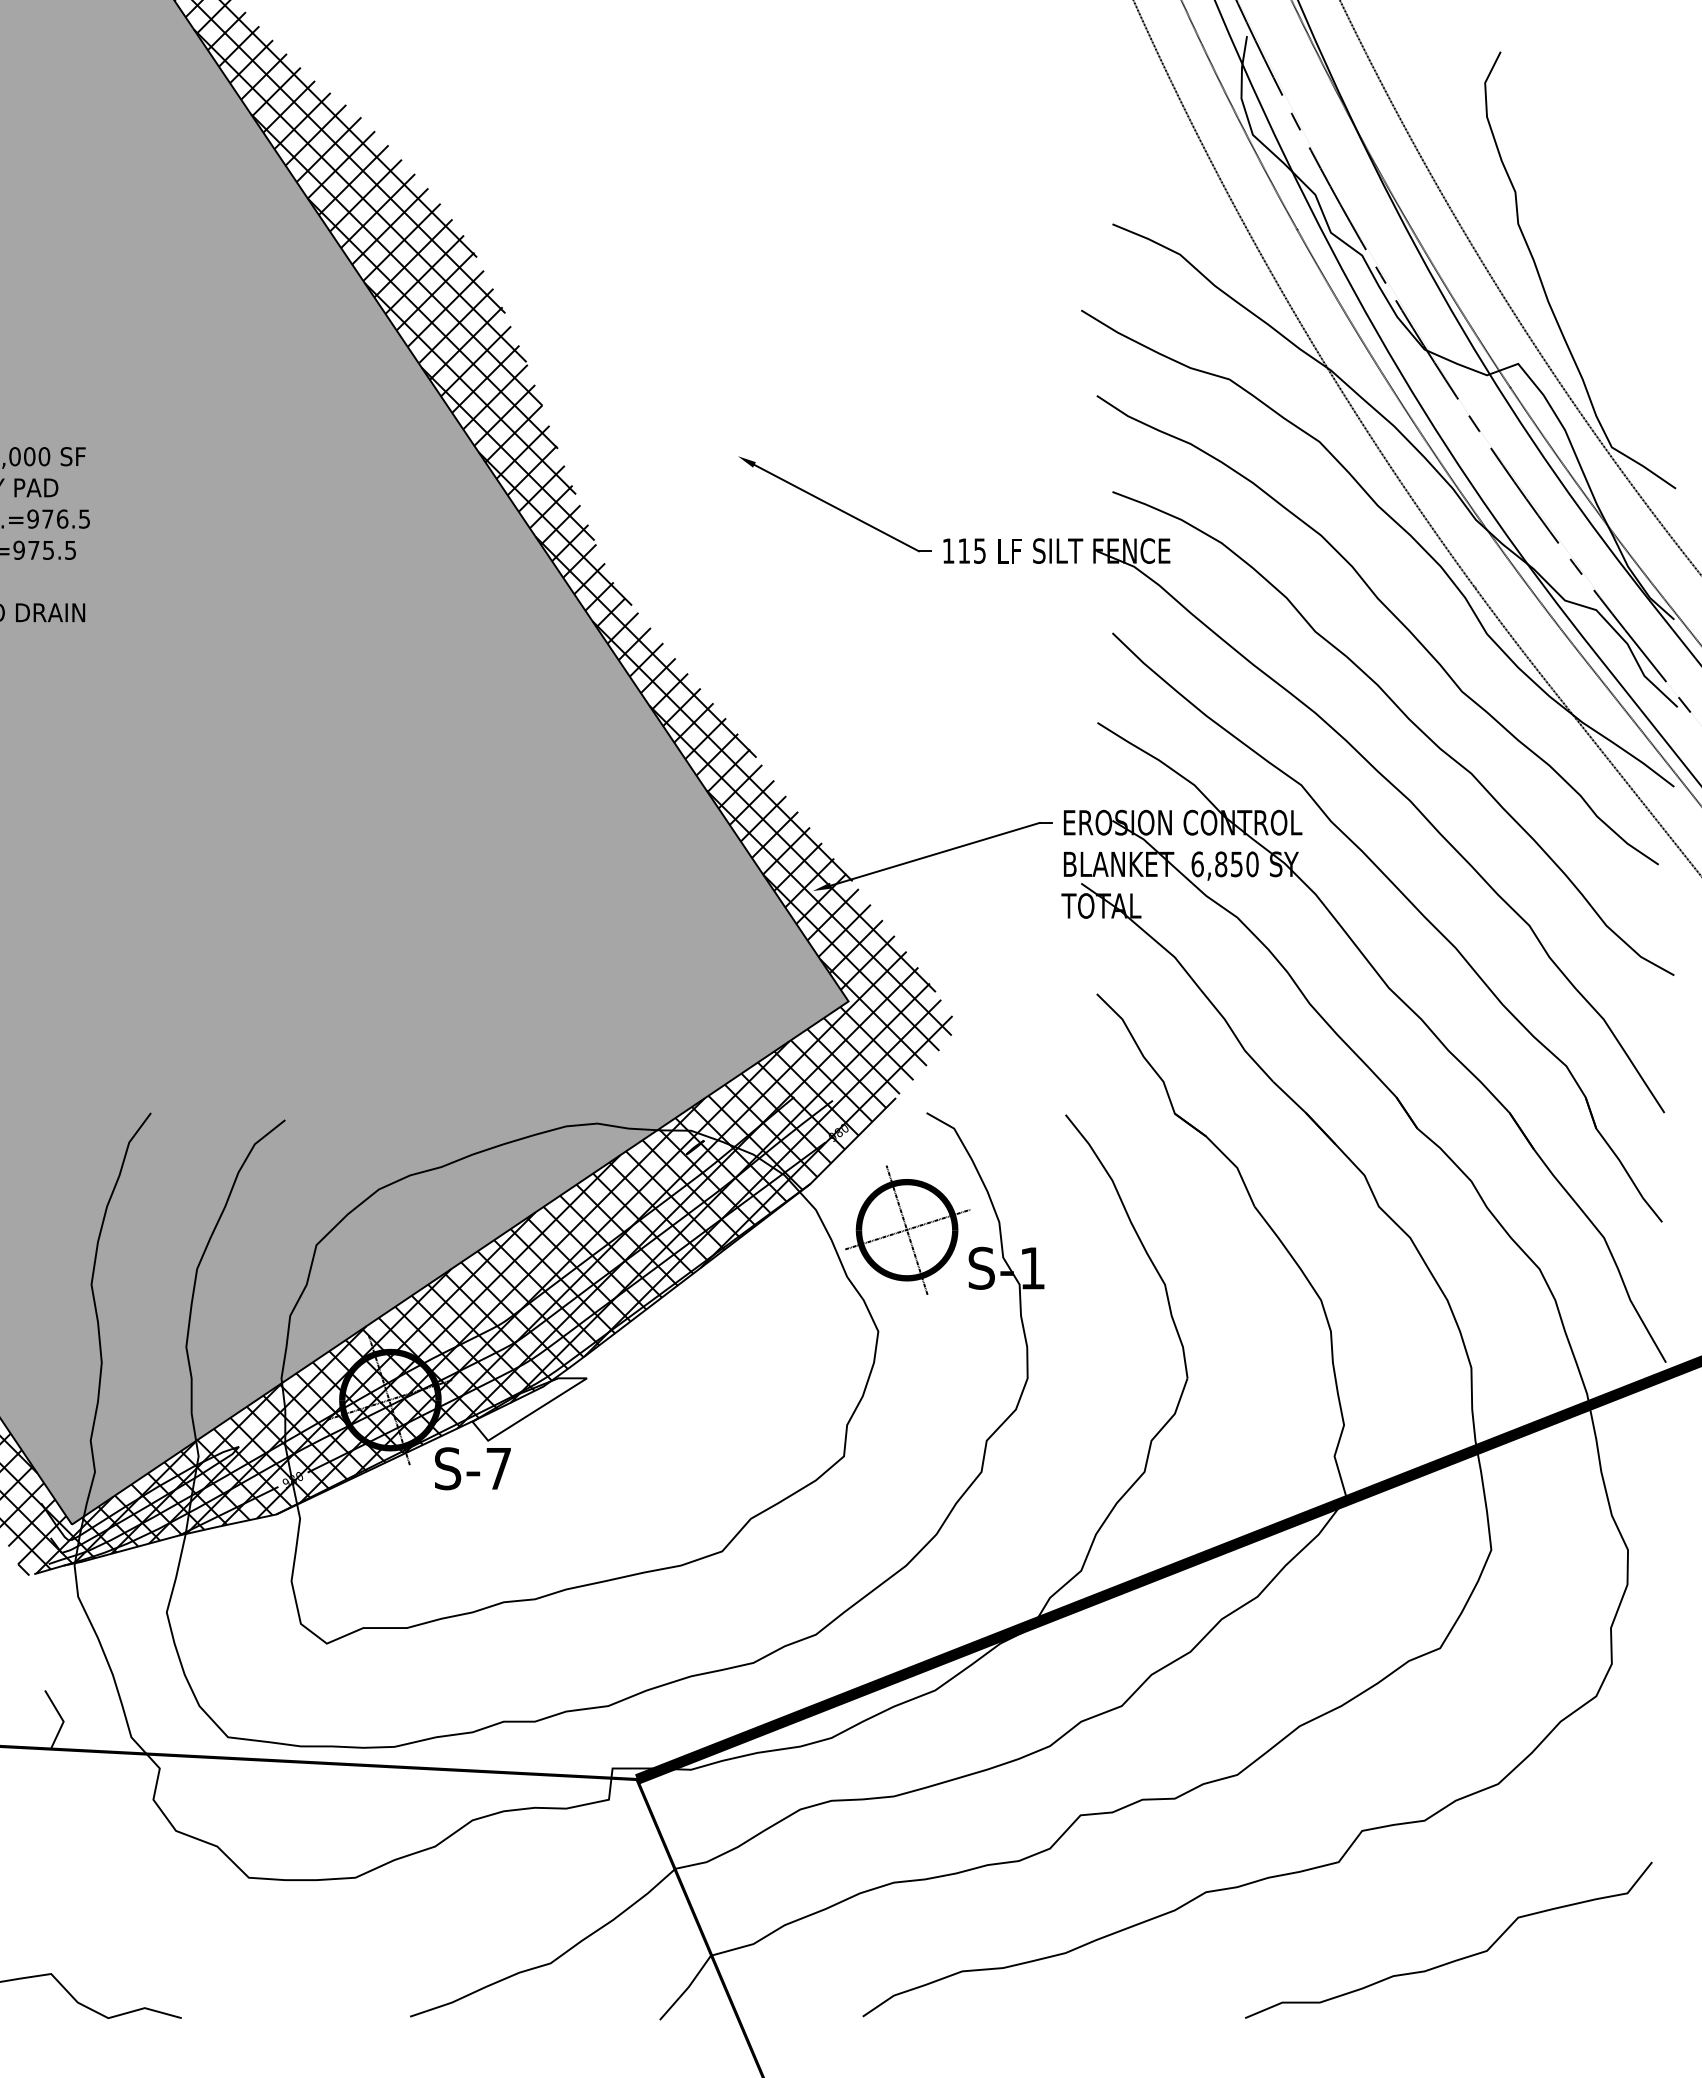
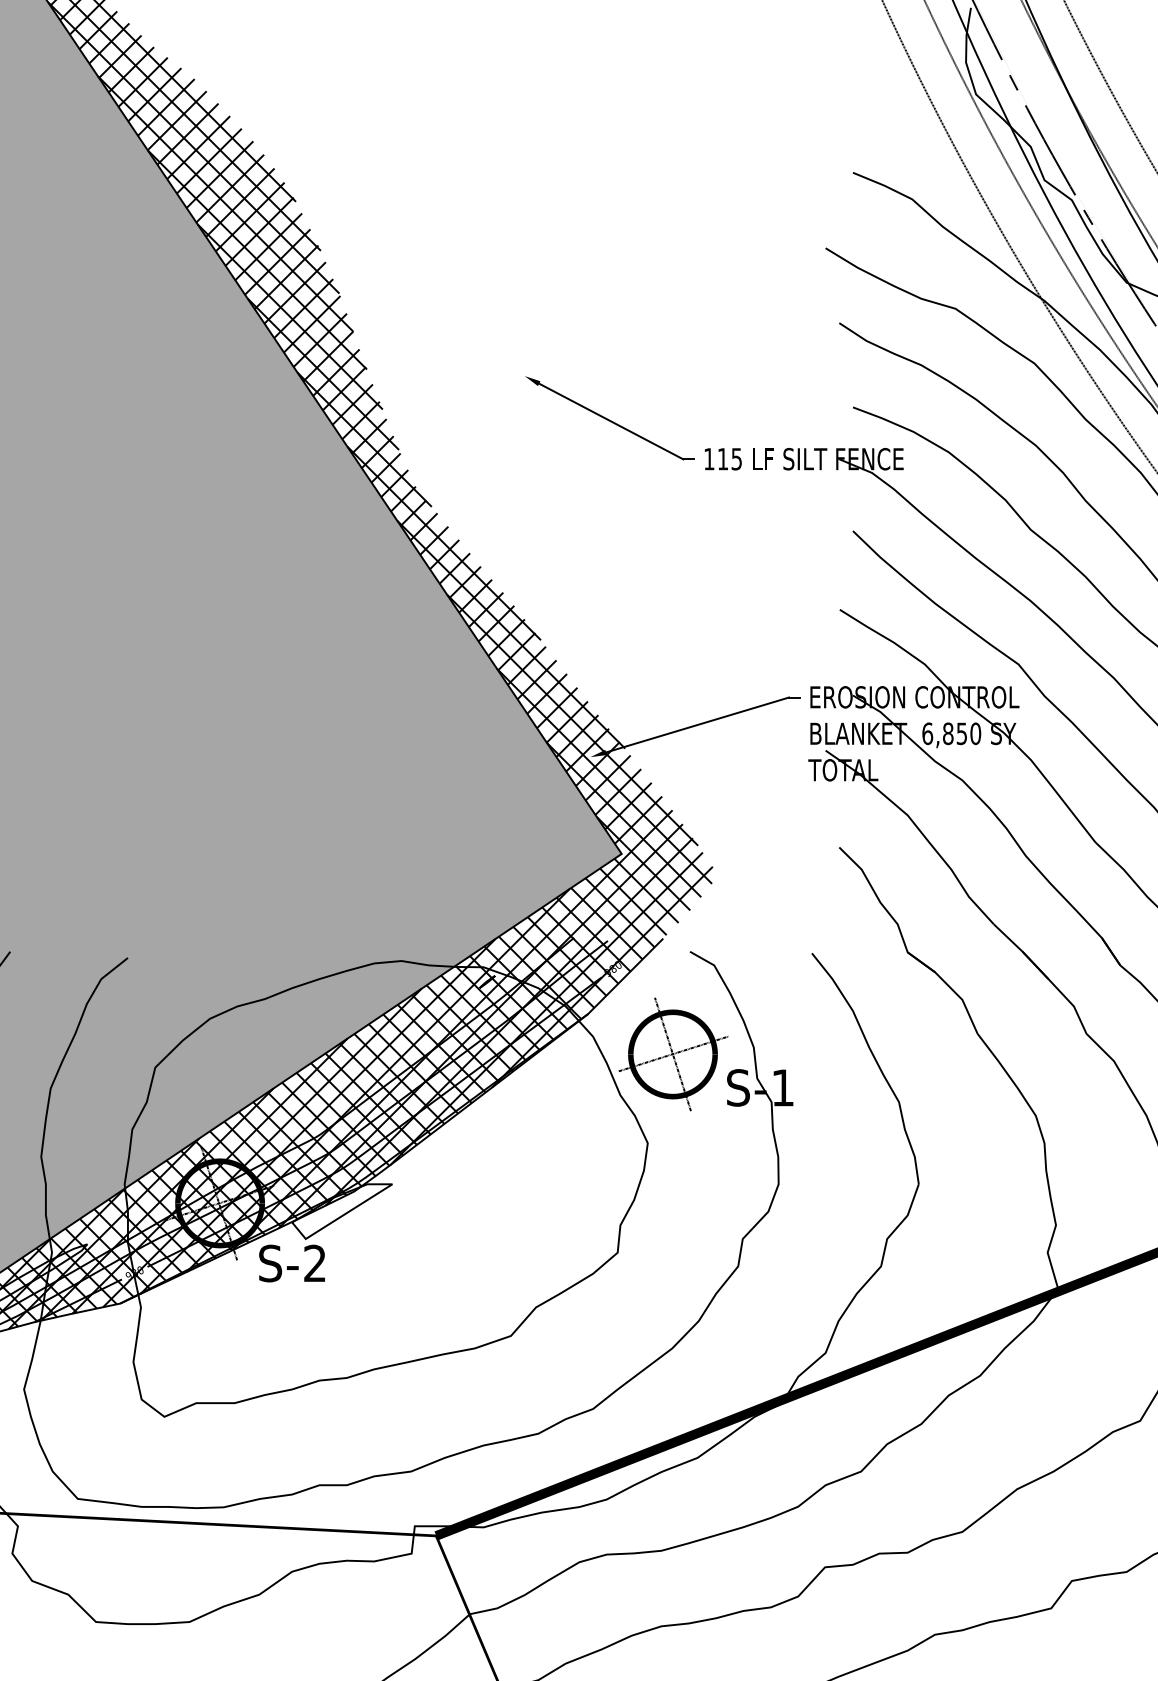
text: (498, 1468) -> (314, 1263), S-7 -> S-2

